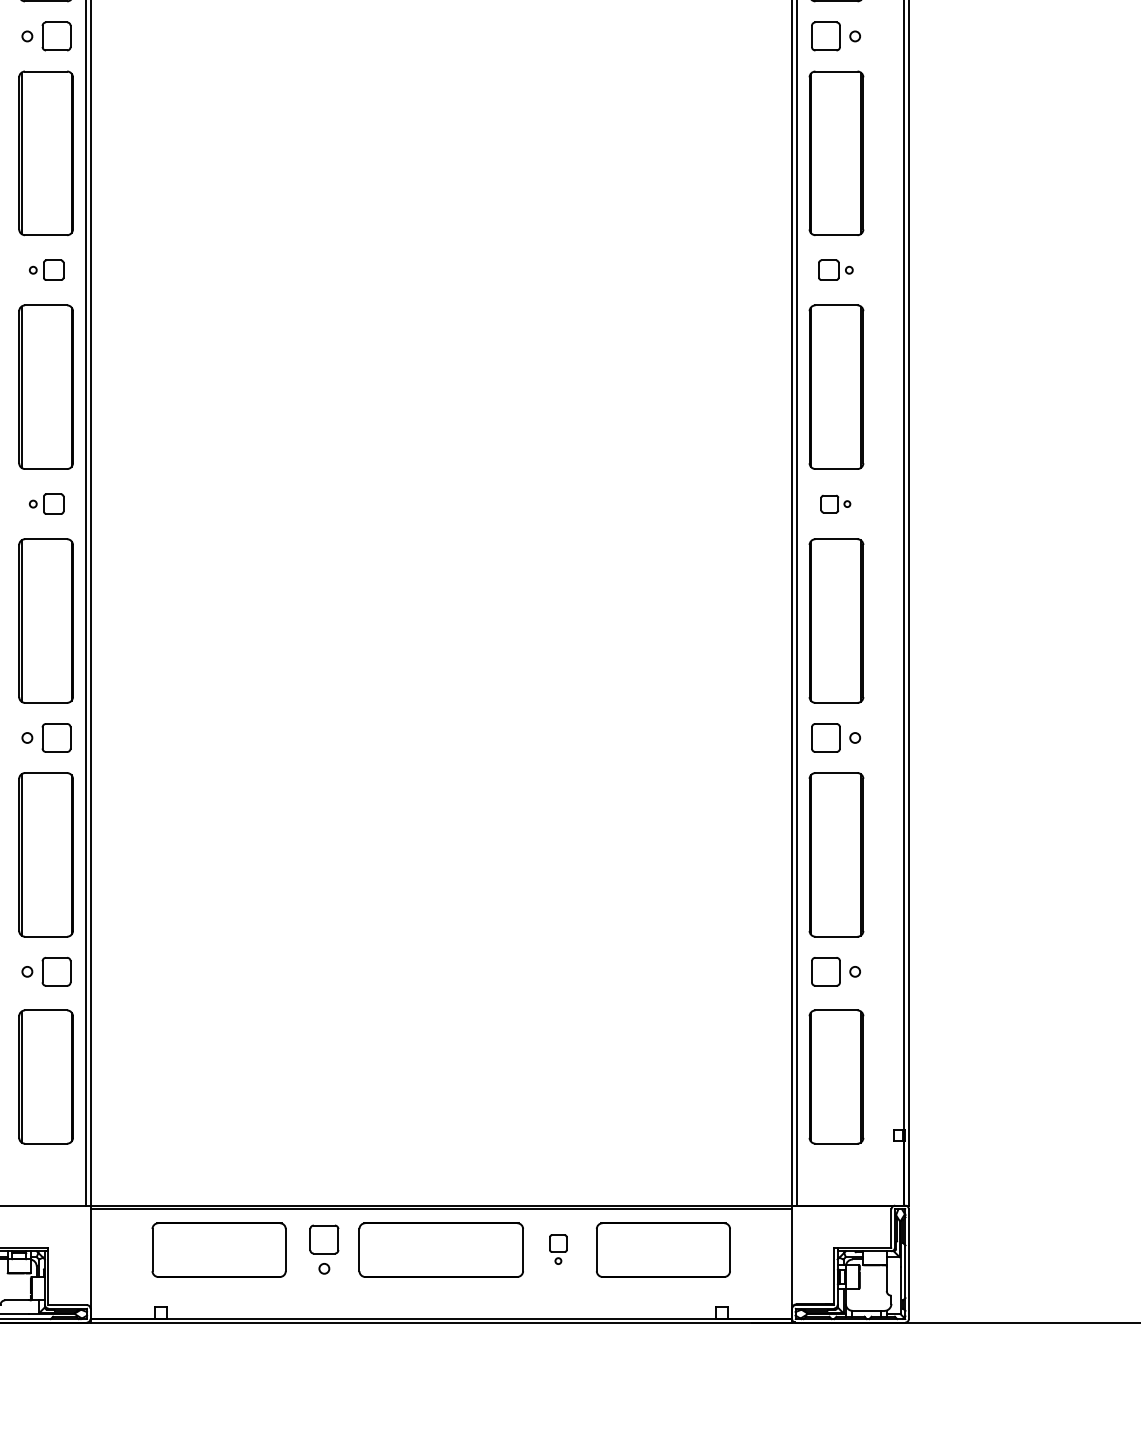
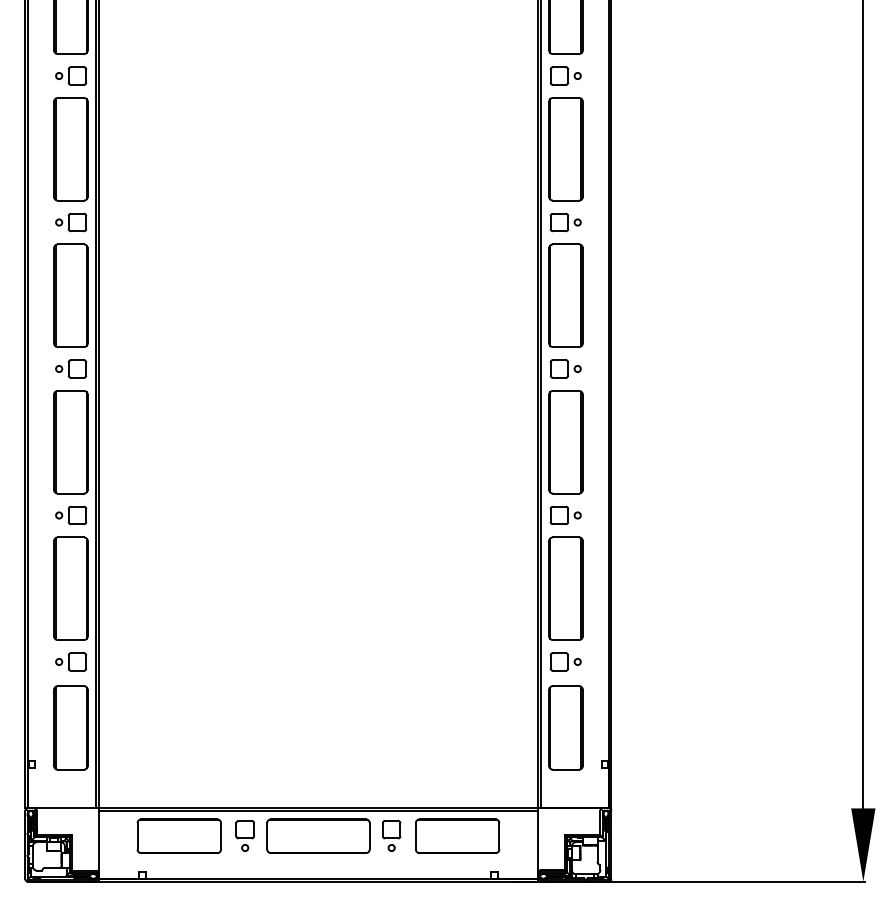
part: (47, 270) -> (71, 222), size x1.43
part: (835, 270) -> (565, 222), size x1.43
part: (47, 503) -> (71, 368), size x1.43
part: (835, 503) -> (565, 368), size x1.67
part: (557, 1248) -> (391, 835), size x1.67

